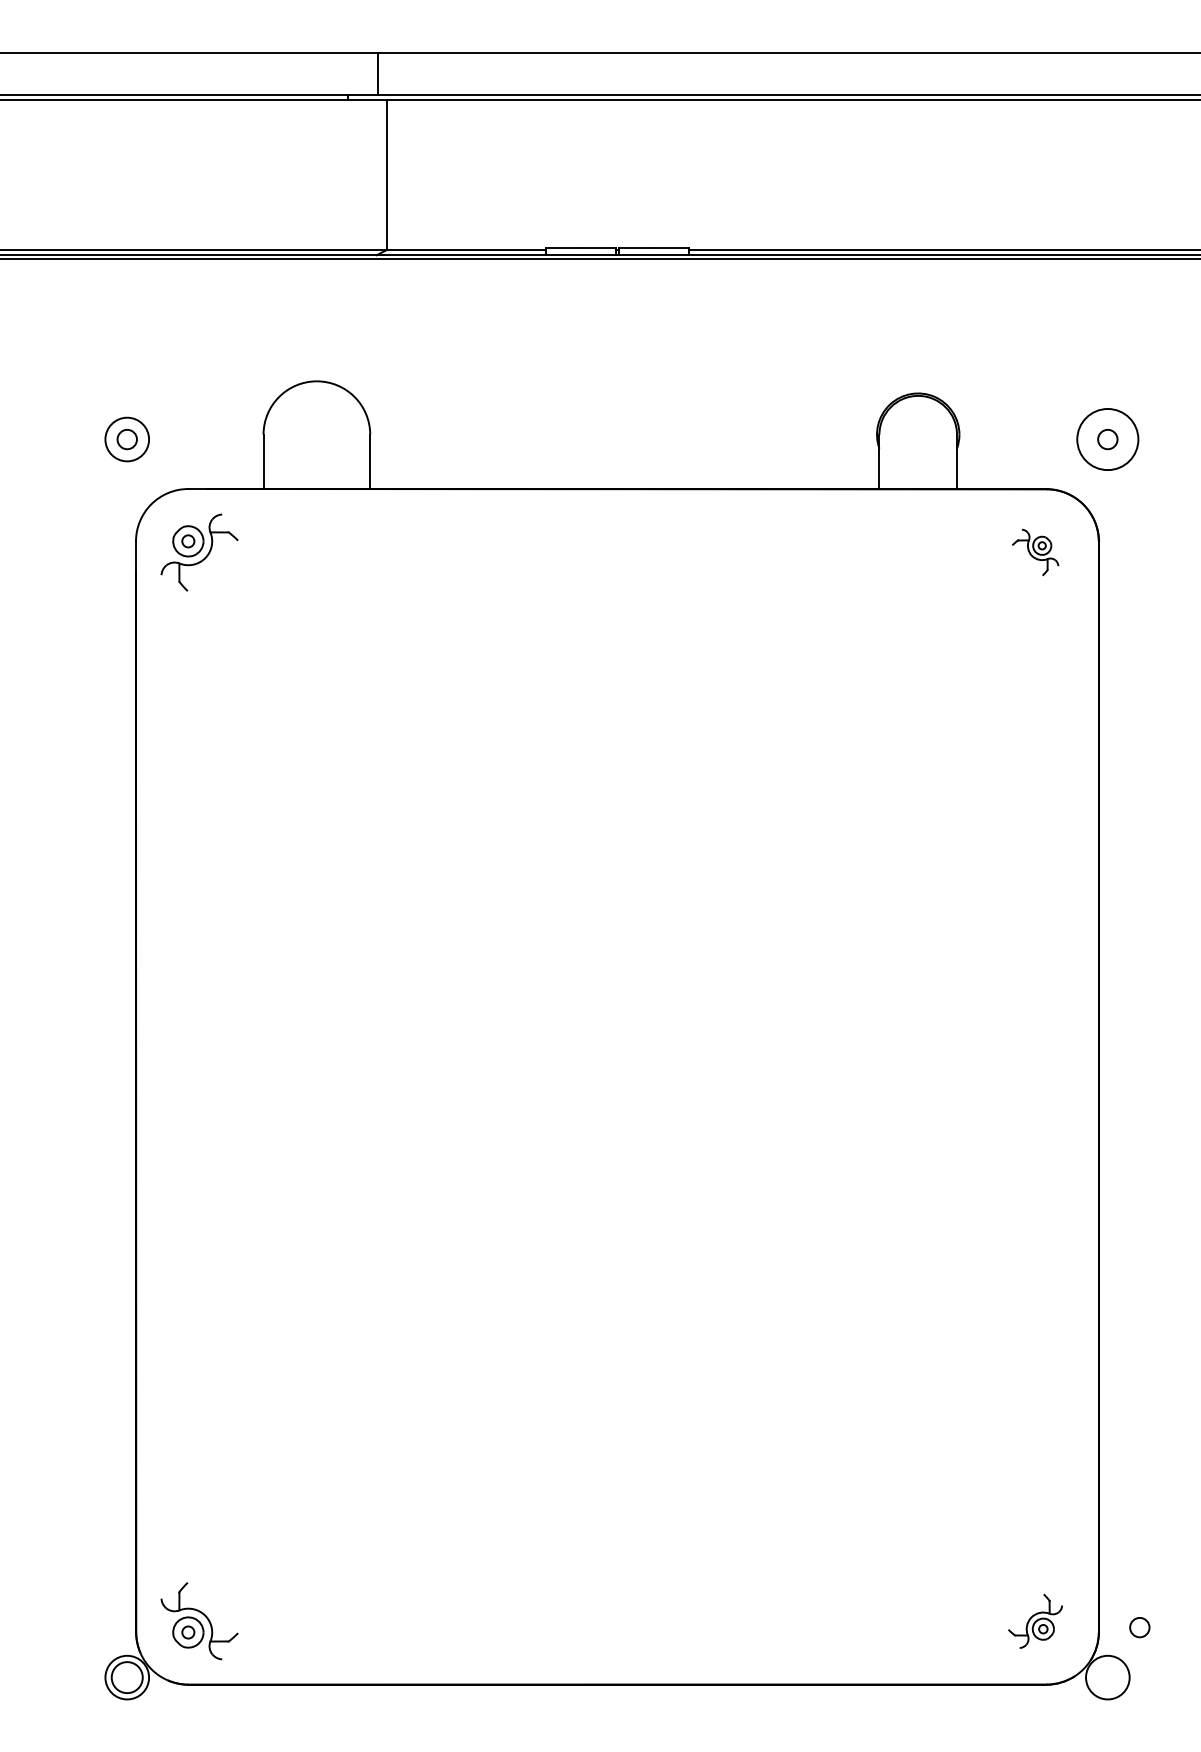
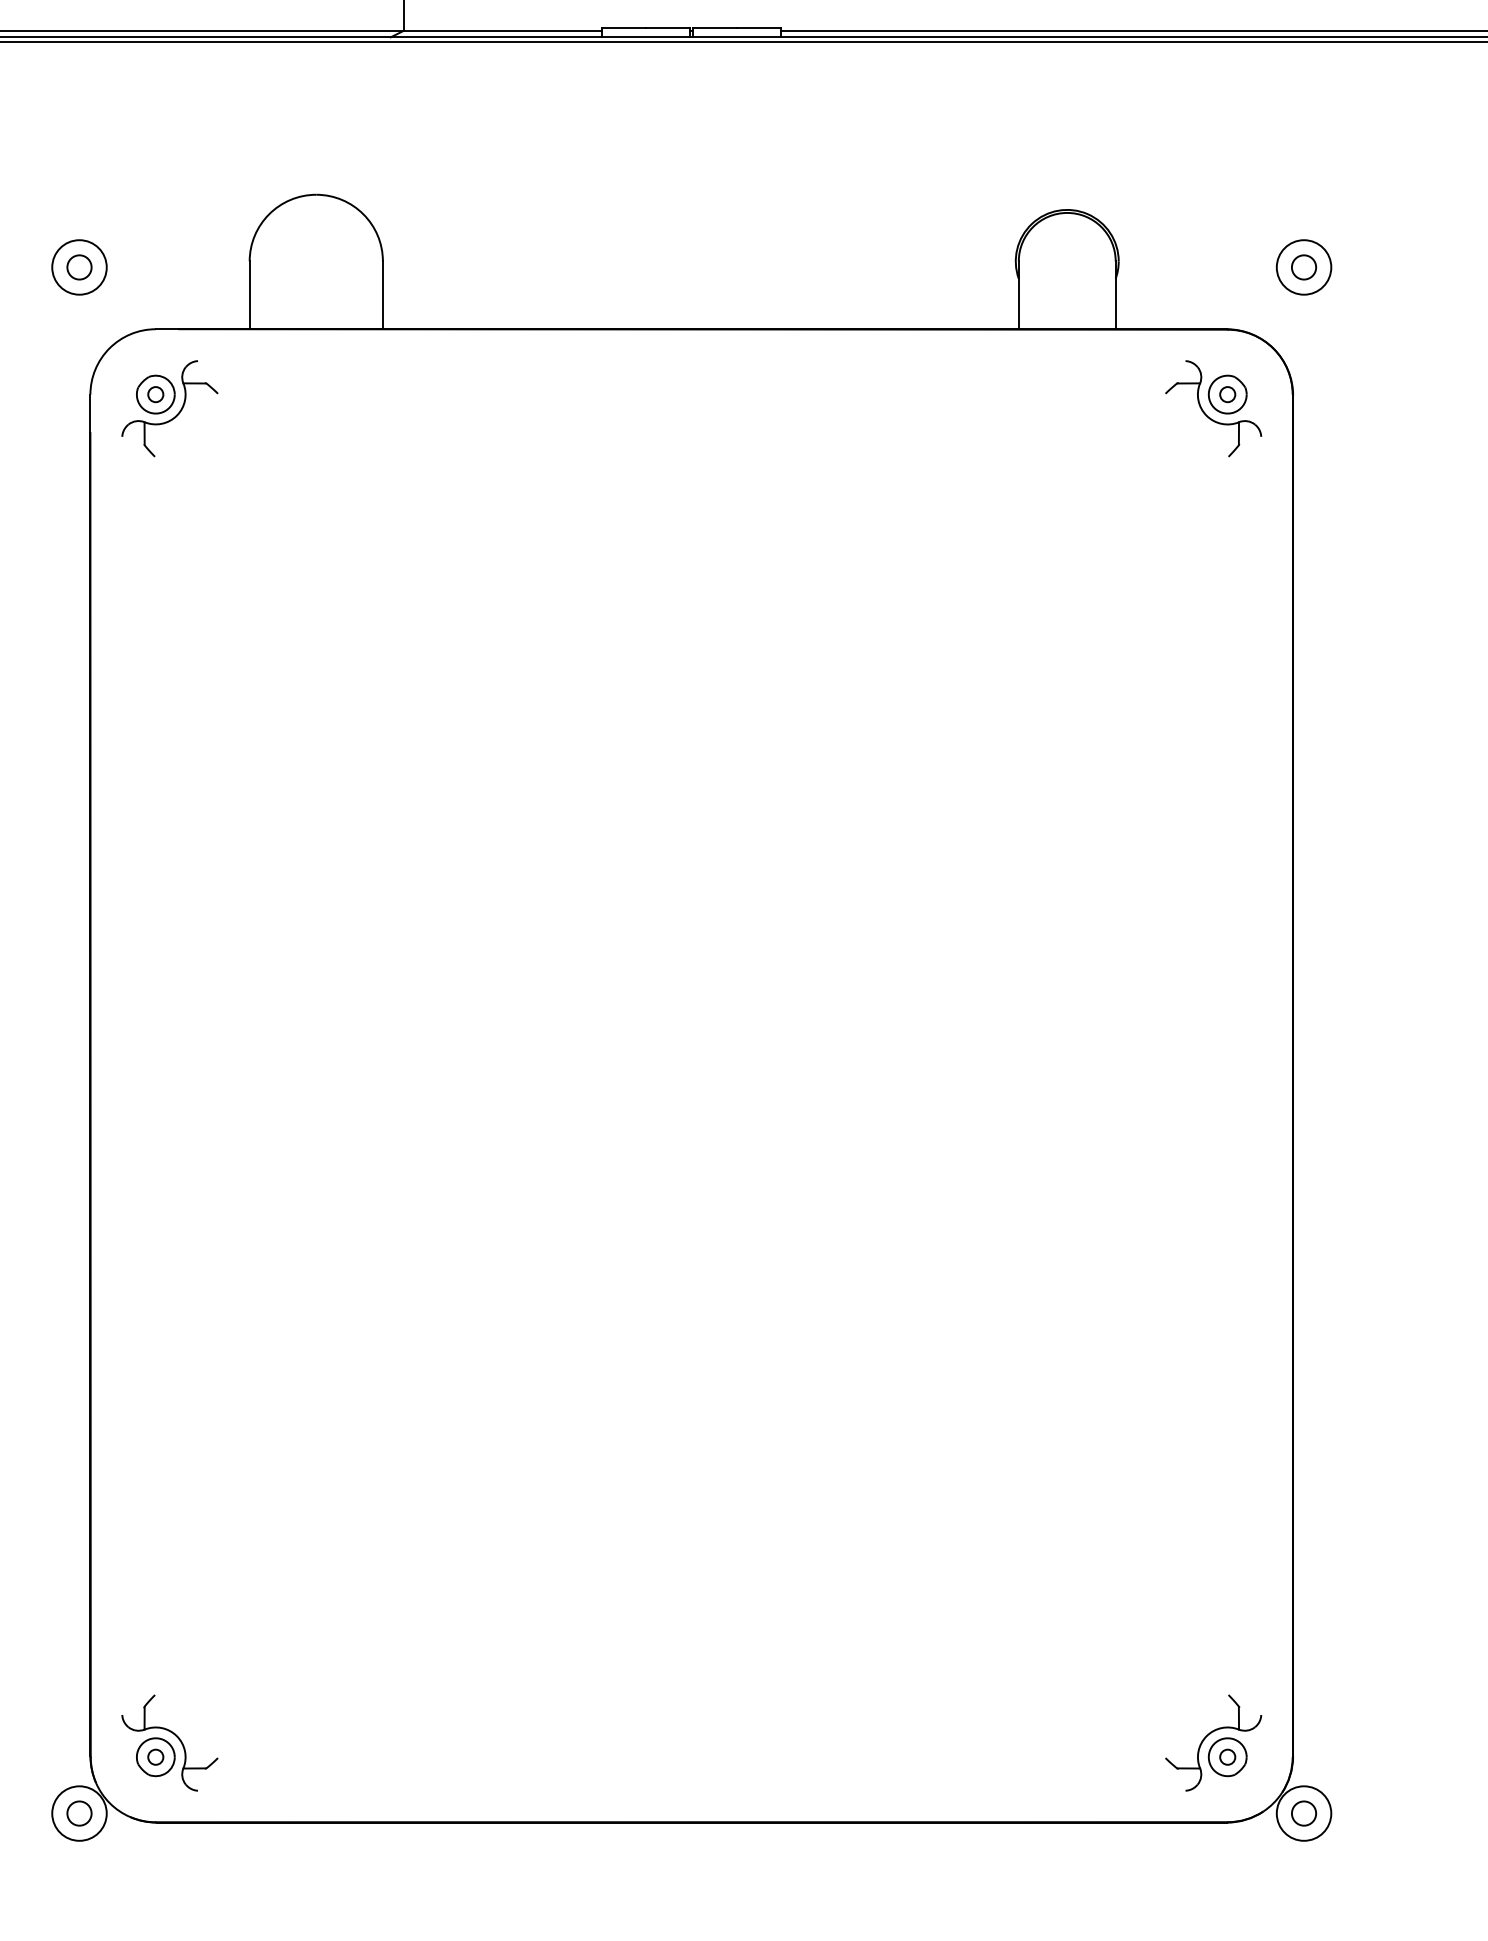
circle: (1107, 439) -> (1303, 267), size x0.71
part: (1035, 552) -> (1213, 408), size x1.67
part: (1035, 1621) -> (1213, 1743), size x1.43
circle: (1139, 1627) -> (1303, 1813), moved
circle: (126, 1677) -> (78, 1813), size x0.62

